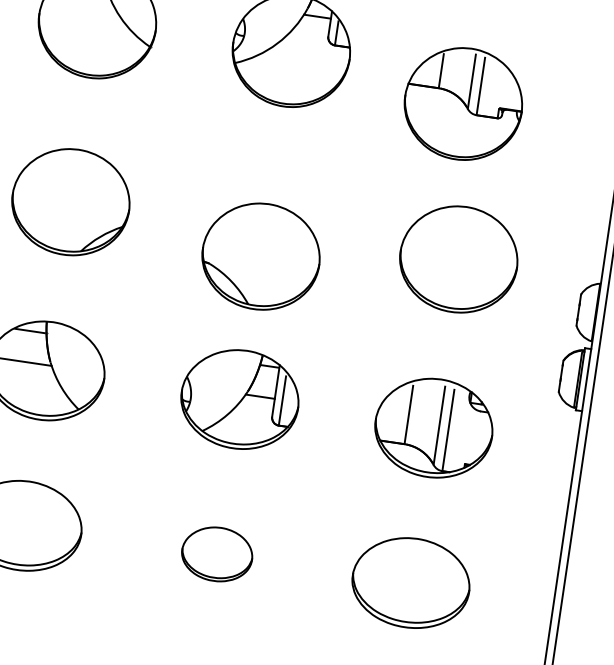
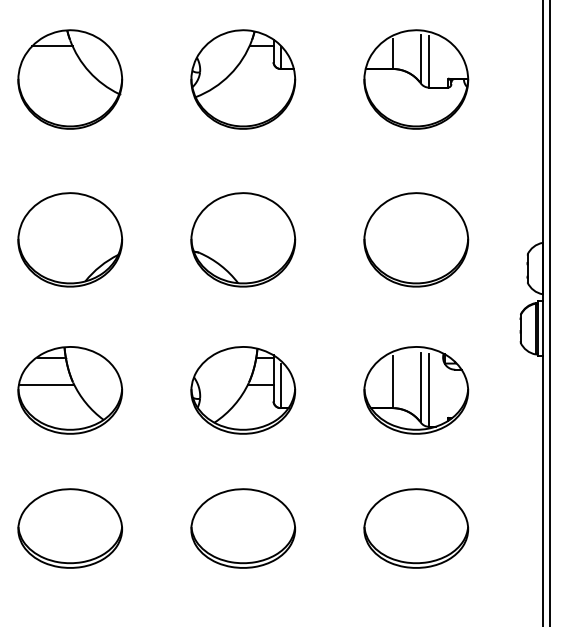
part: (463, 103) -> (416, 79), moved
part: (261, 256) -> (243, 239), moved
part: (217, 554) -> (243, 528), size x1.67

